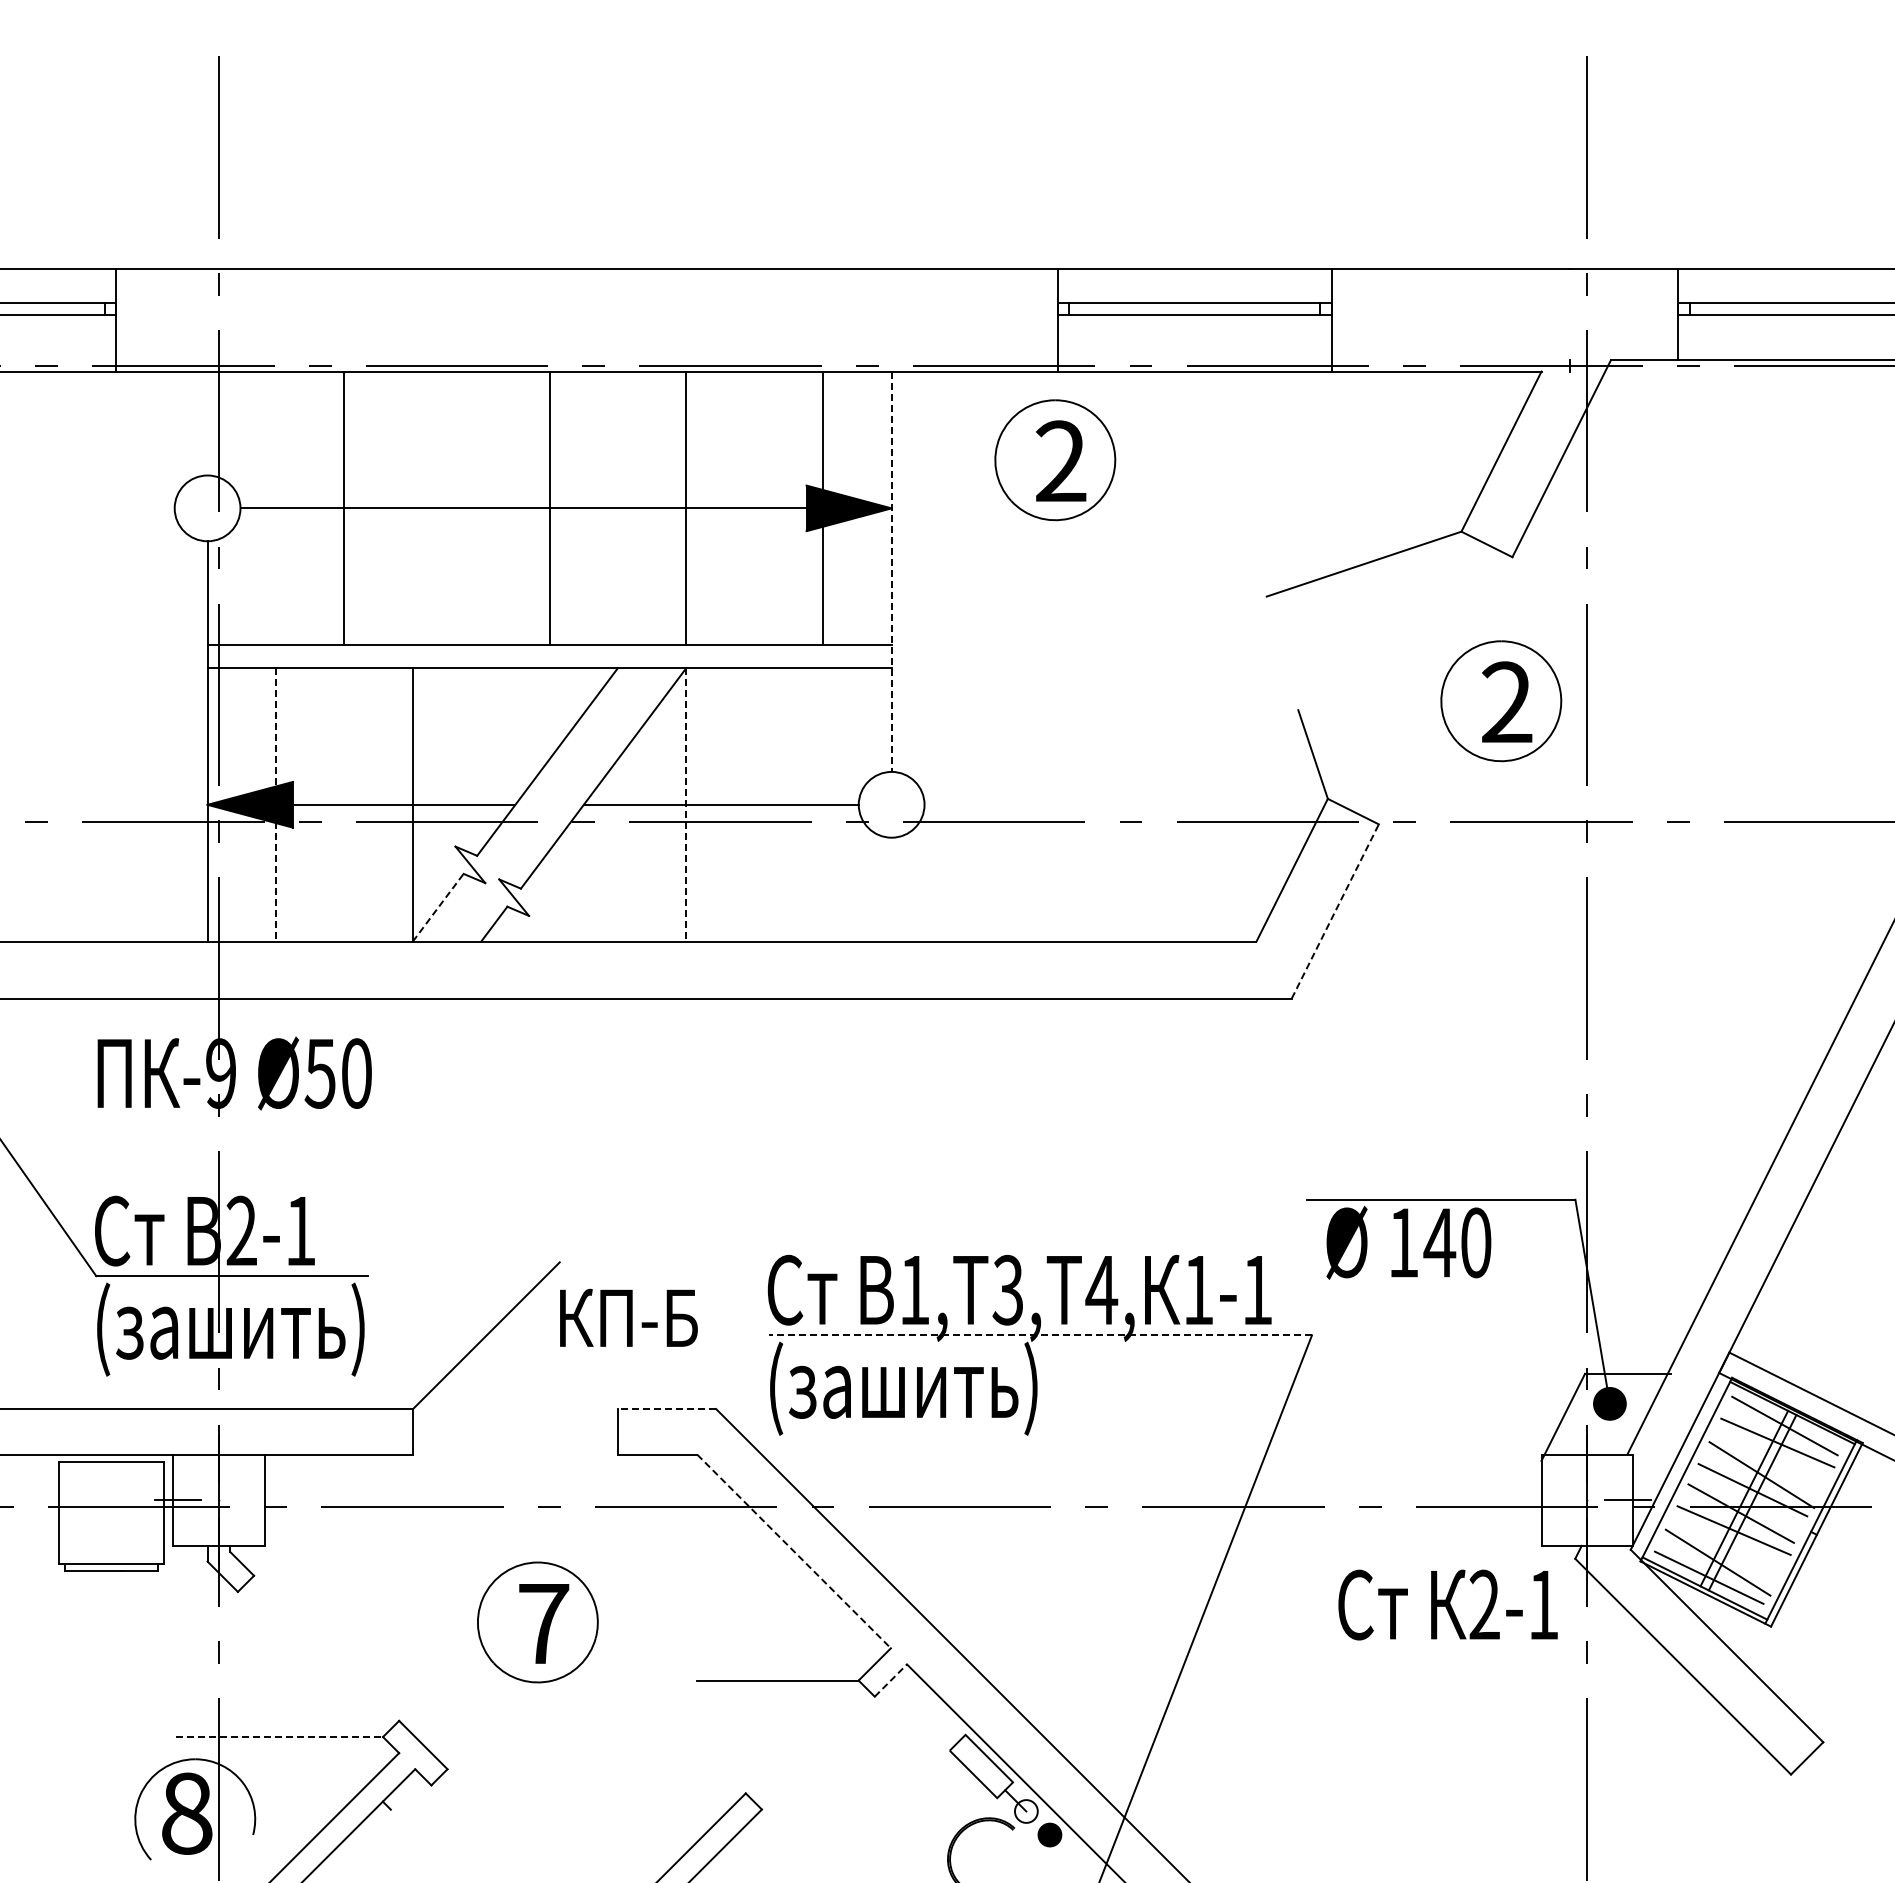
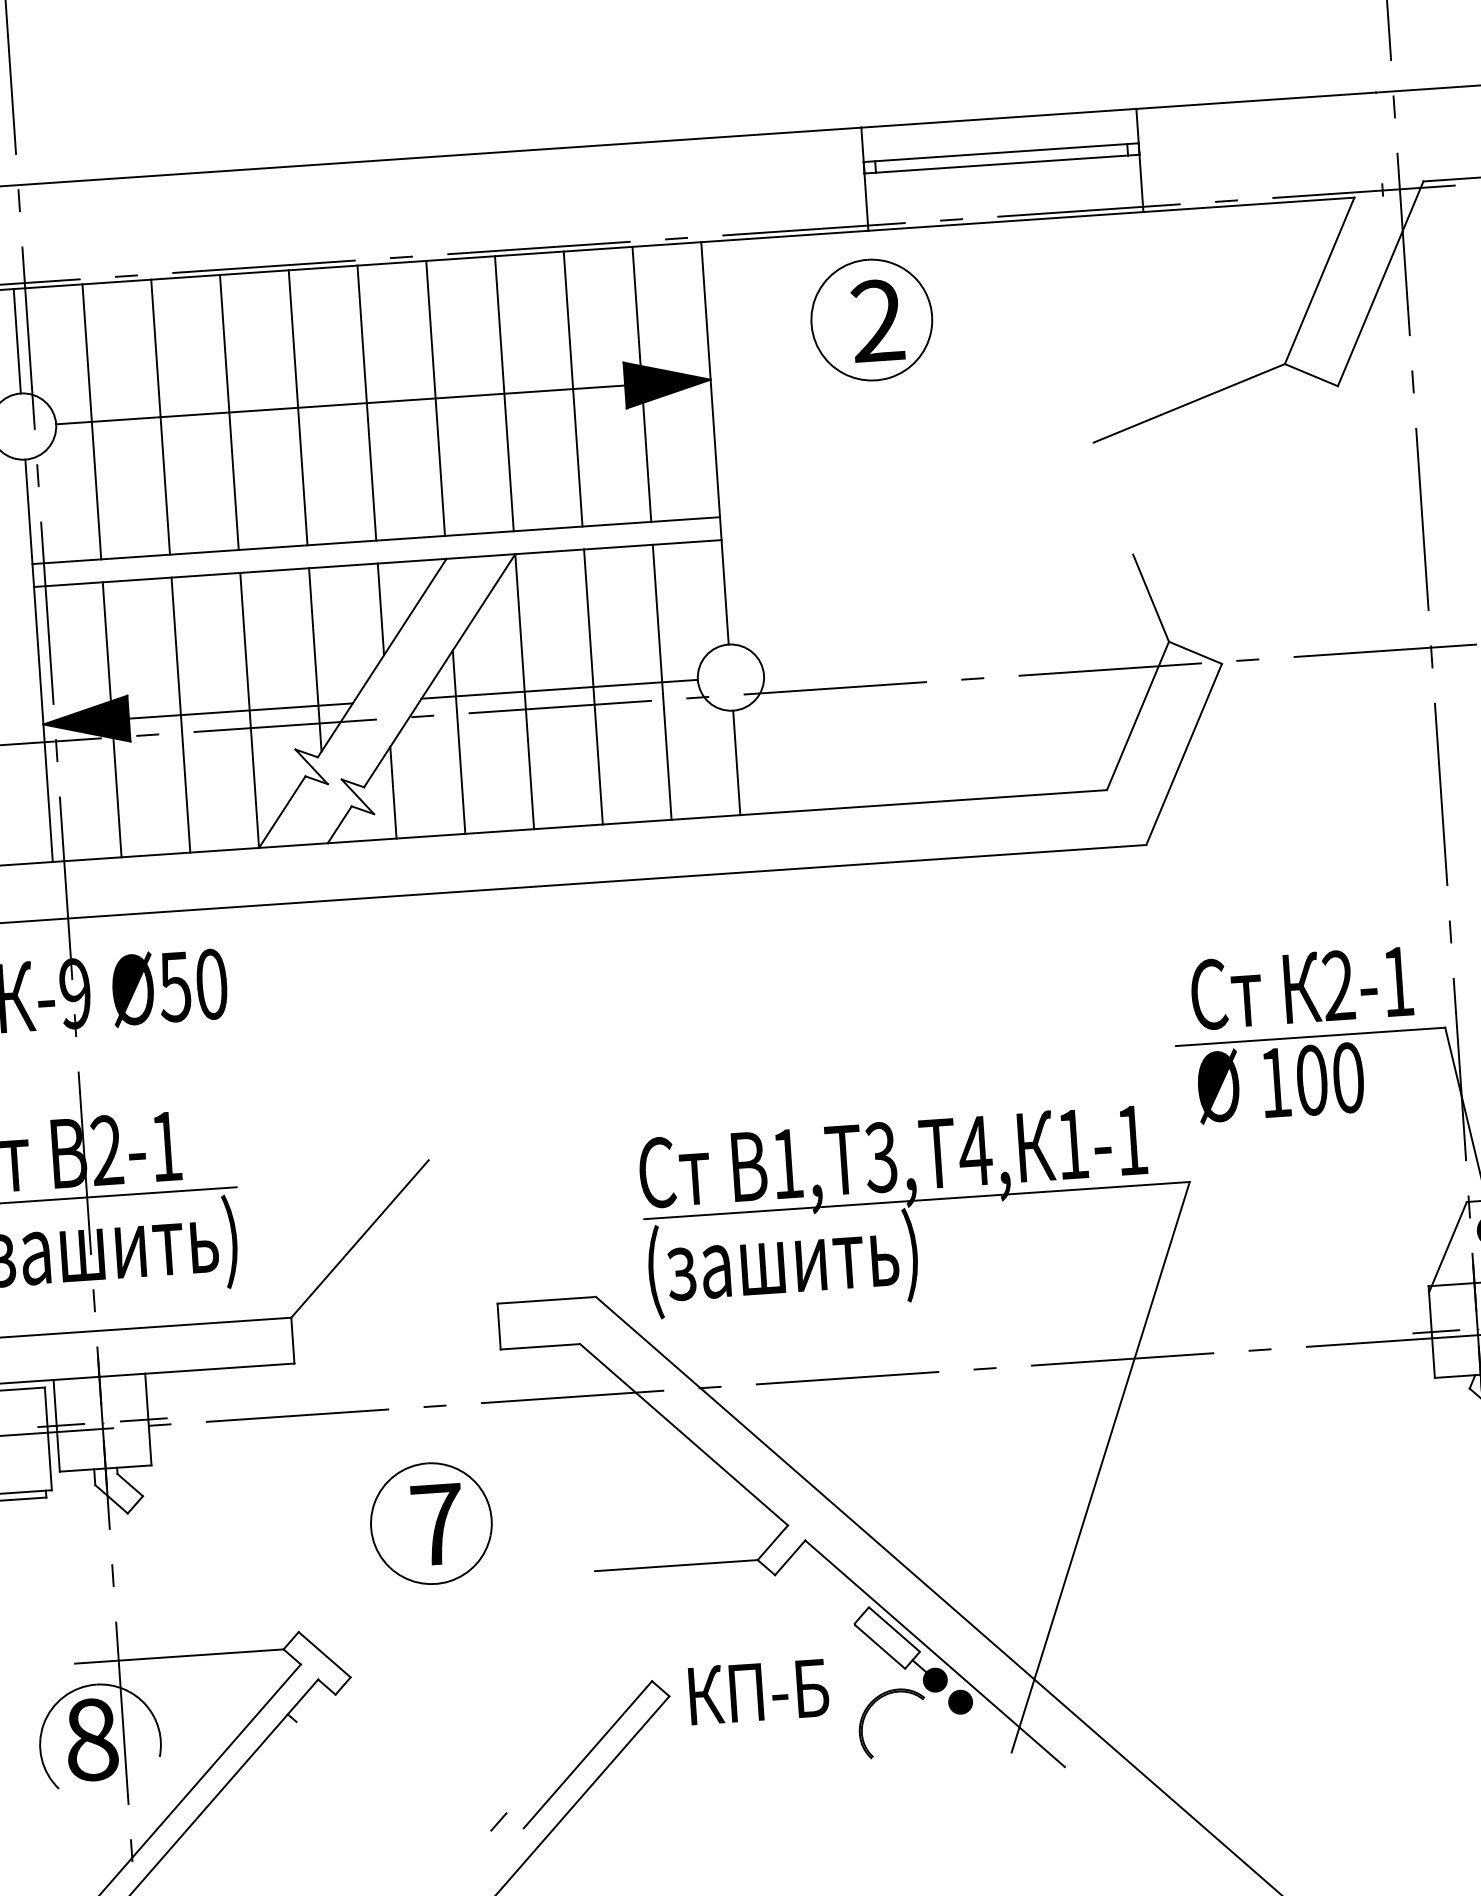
line: (207, 423) -> (17, 341), added
line: (276, 508) -> (92, 421), added
line: (412, 508) -> (229, 412), added
line: (481, 508) -> (298, 407), added
line: (618, 508) -> (436, 398), added
line: (754, 508) -> (572, 389), added
line: (891, 572) -> (714, 444), dashed -> solid
part: (1501, 701) -> (1336, 531), removed
line: (549, 713) -> (380, 609), added
line: (481, 759) -> (315, 660), added
line: (276, 804) -> (112, 719), dashed -> solid
line: (344, 804) -> (180, 714), added
line: (686, 804) -> (524, 691), dashed -> solid
line: (754, 804) -> (593, 686), added
line: (823, 804) -> (662, 681), added
line: (618, 850) -> (459, 742), added
line: (891, 889) -> (736, 762), added
line: (549, 895) -> (393, 792), added
line: (438, 907) -> (282, 811), dashed -> solid
line: (1335, 911) -> (1184, 754), dashed -> solid
text: (1439, 1242) -> (1311, 1079), 140 -> 100
text: (628, 1317) -> (758, 1691), moved
line: (1040, 1335) -> (916, 1200), dashed -> solid
line: (667, 1409) -> (547, 1300), dashed -> solid
line: (259, 1500) -> (143, 1420), added
line: (1545, 1500) -> (1435, 1332), added
line: (794, 1551) -> (684, 1434), dashed -> solid
text: (1447, 1604) -> (1301, 987), moved
line: (890, 1680) -> (789, 1557), dashed -> solid
line: (279, 1737) -> (179, 1656), dashed -> solid
fill: (1025, 1811) -> (934, 1680), added

